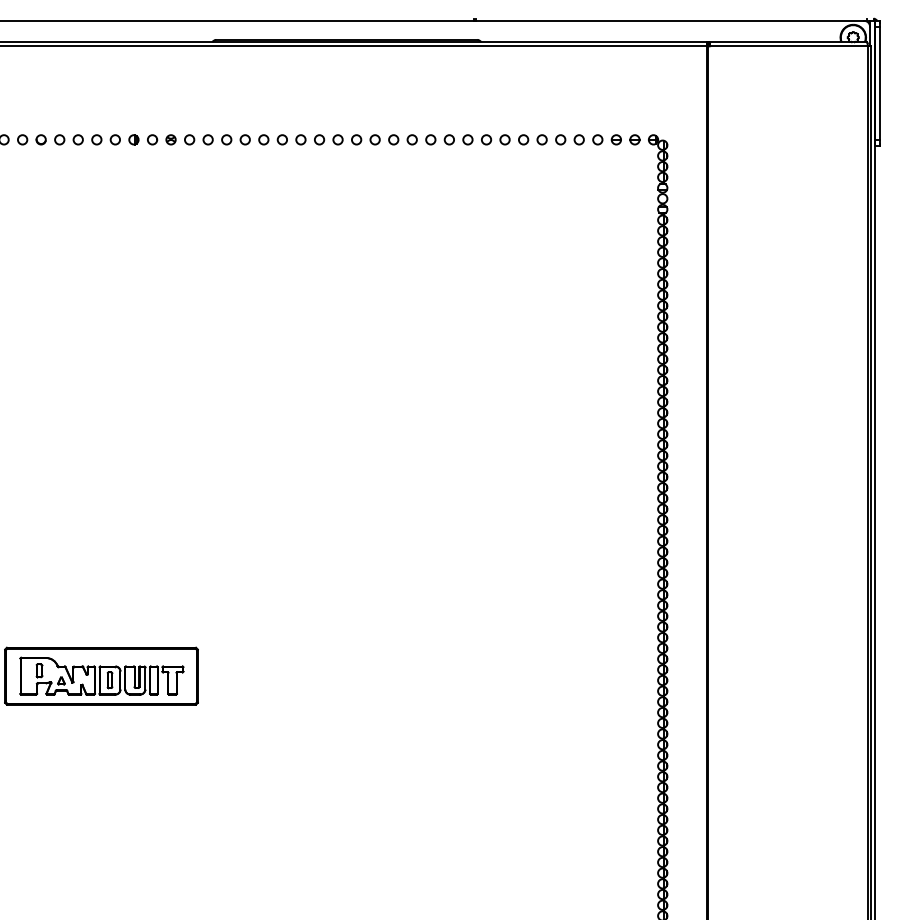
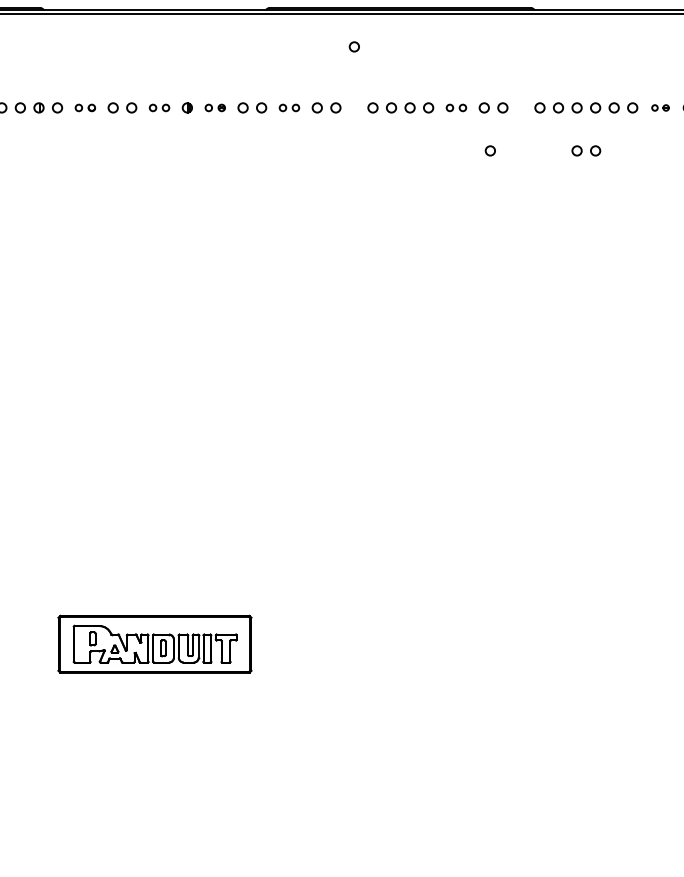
part: (31, 139) -> (84, 107), size x0.7
part: (105, 139) -> (158, 107), size x0.7
part: (161, 139) -> (214, 107), size x0.7
part: (235, 139) -> (288, 107), size x0.7
circle: (300, 139) -> (353, 46), moved
part: (402, 139) -> (455, 107), size x0.7
circle: (467, 139) -> (489, 150), moved
part: (606, 139) -> (659, 107), size x0.6
part: (532, 182) -> (585, 150), added

